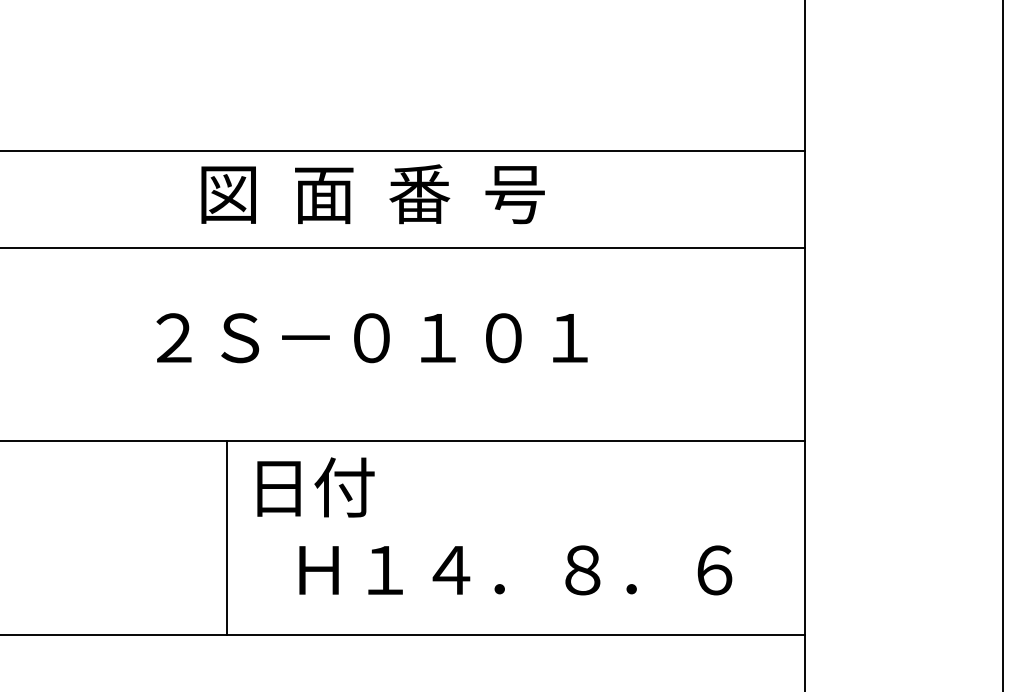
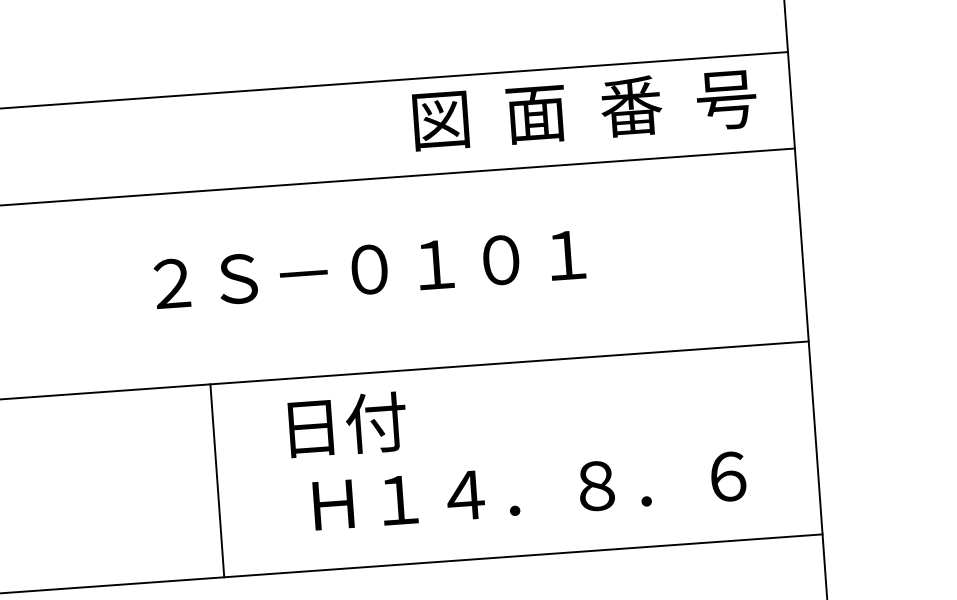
text: (372, 194) -> (584, 110), moved
text: (315, 487) -> (347, 424), moved
line: (226, 537) -> (216, 480), moved

